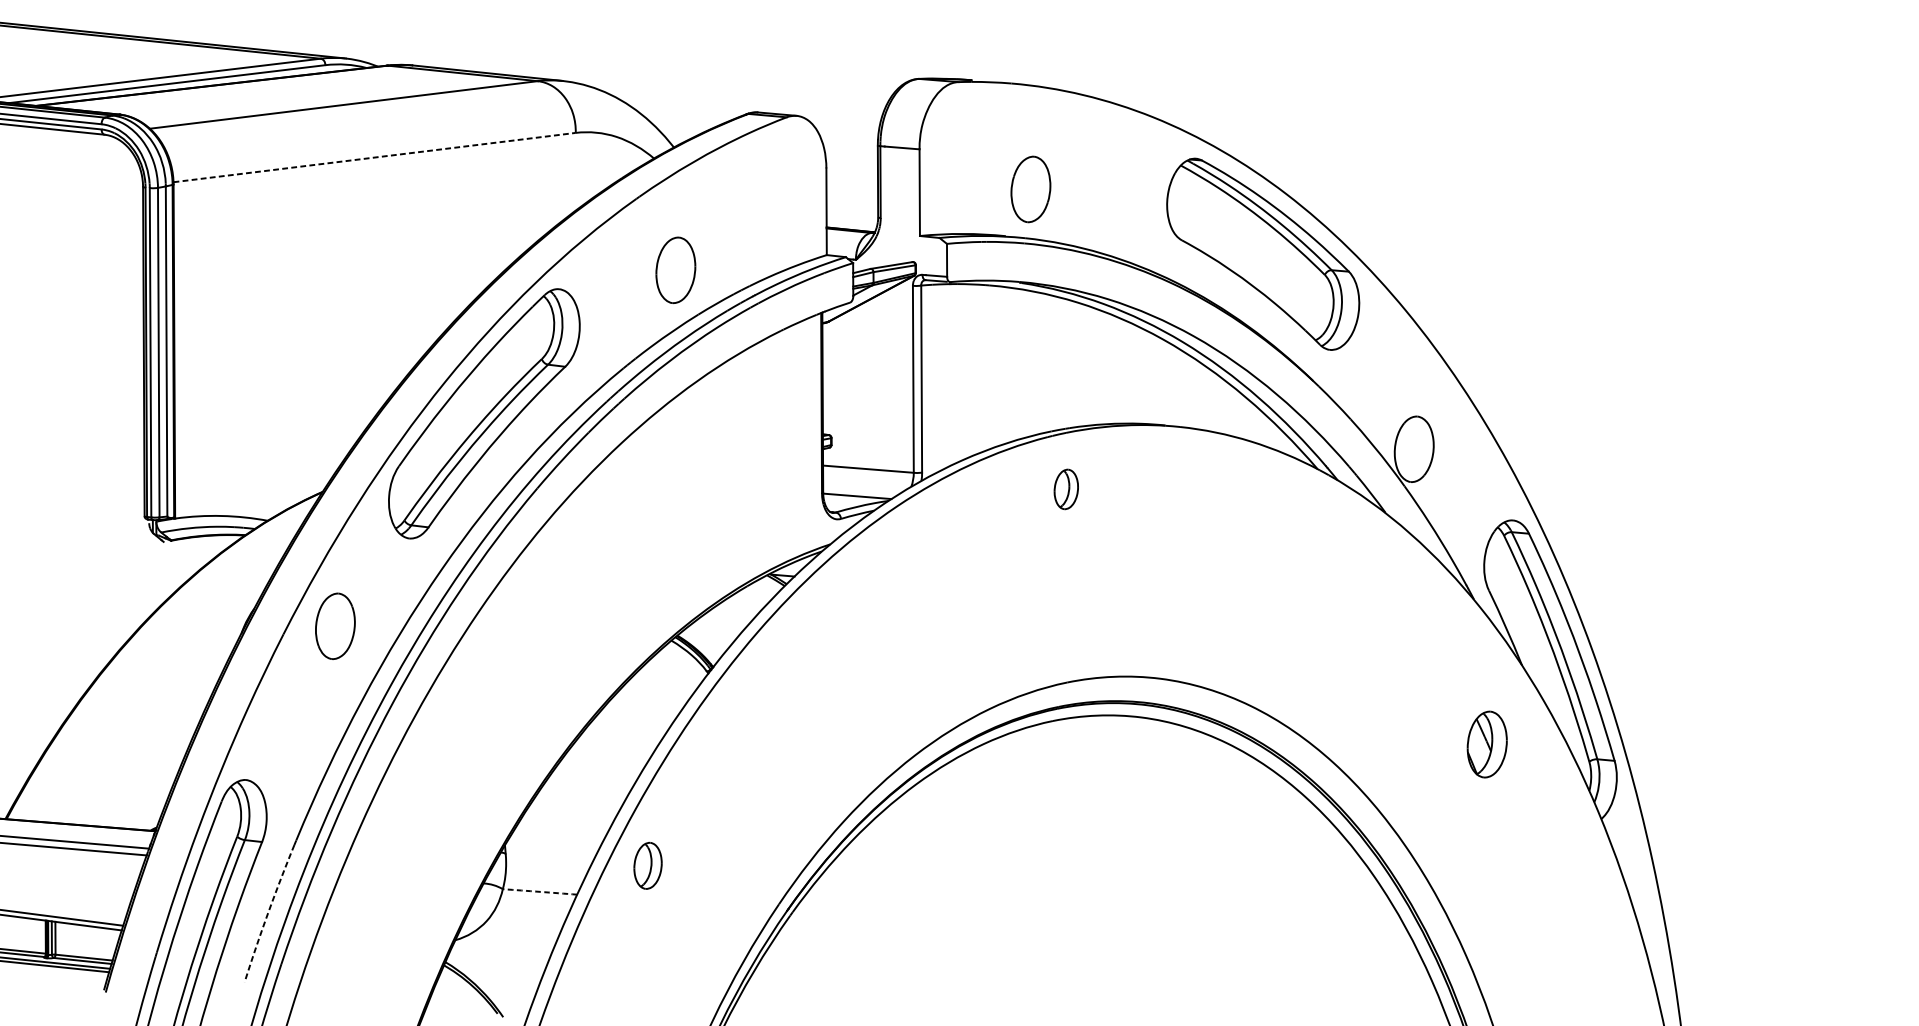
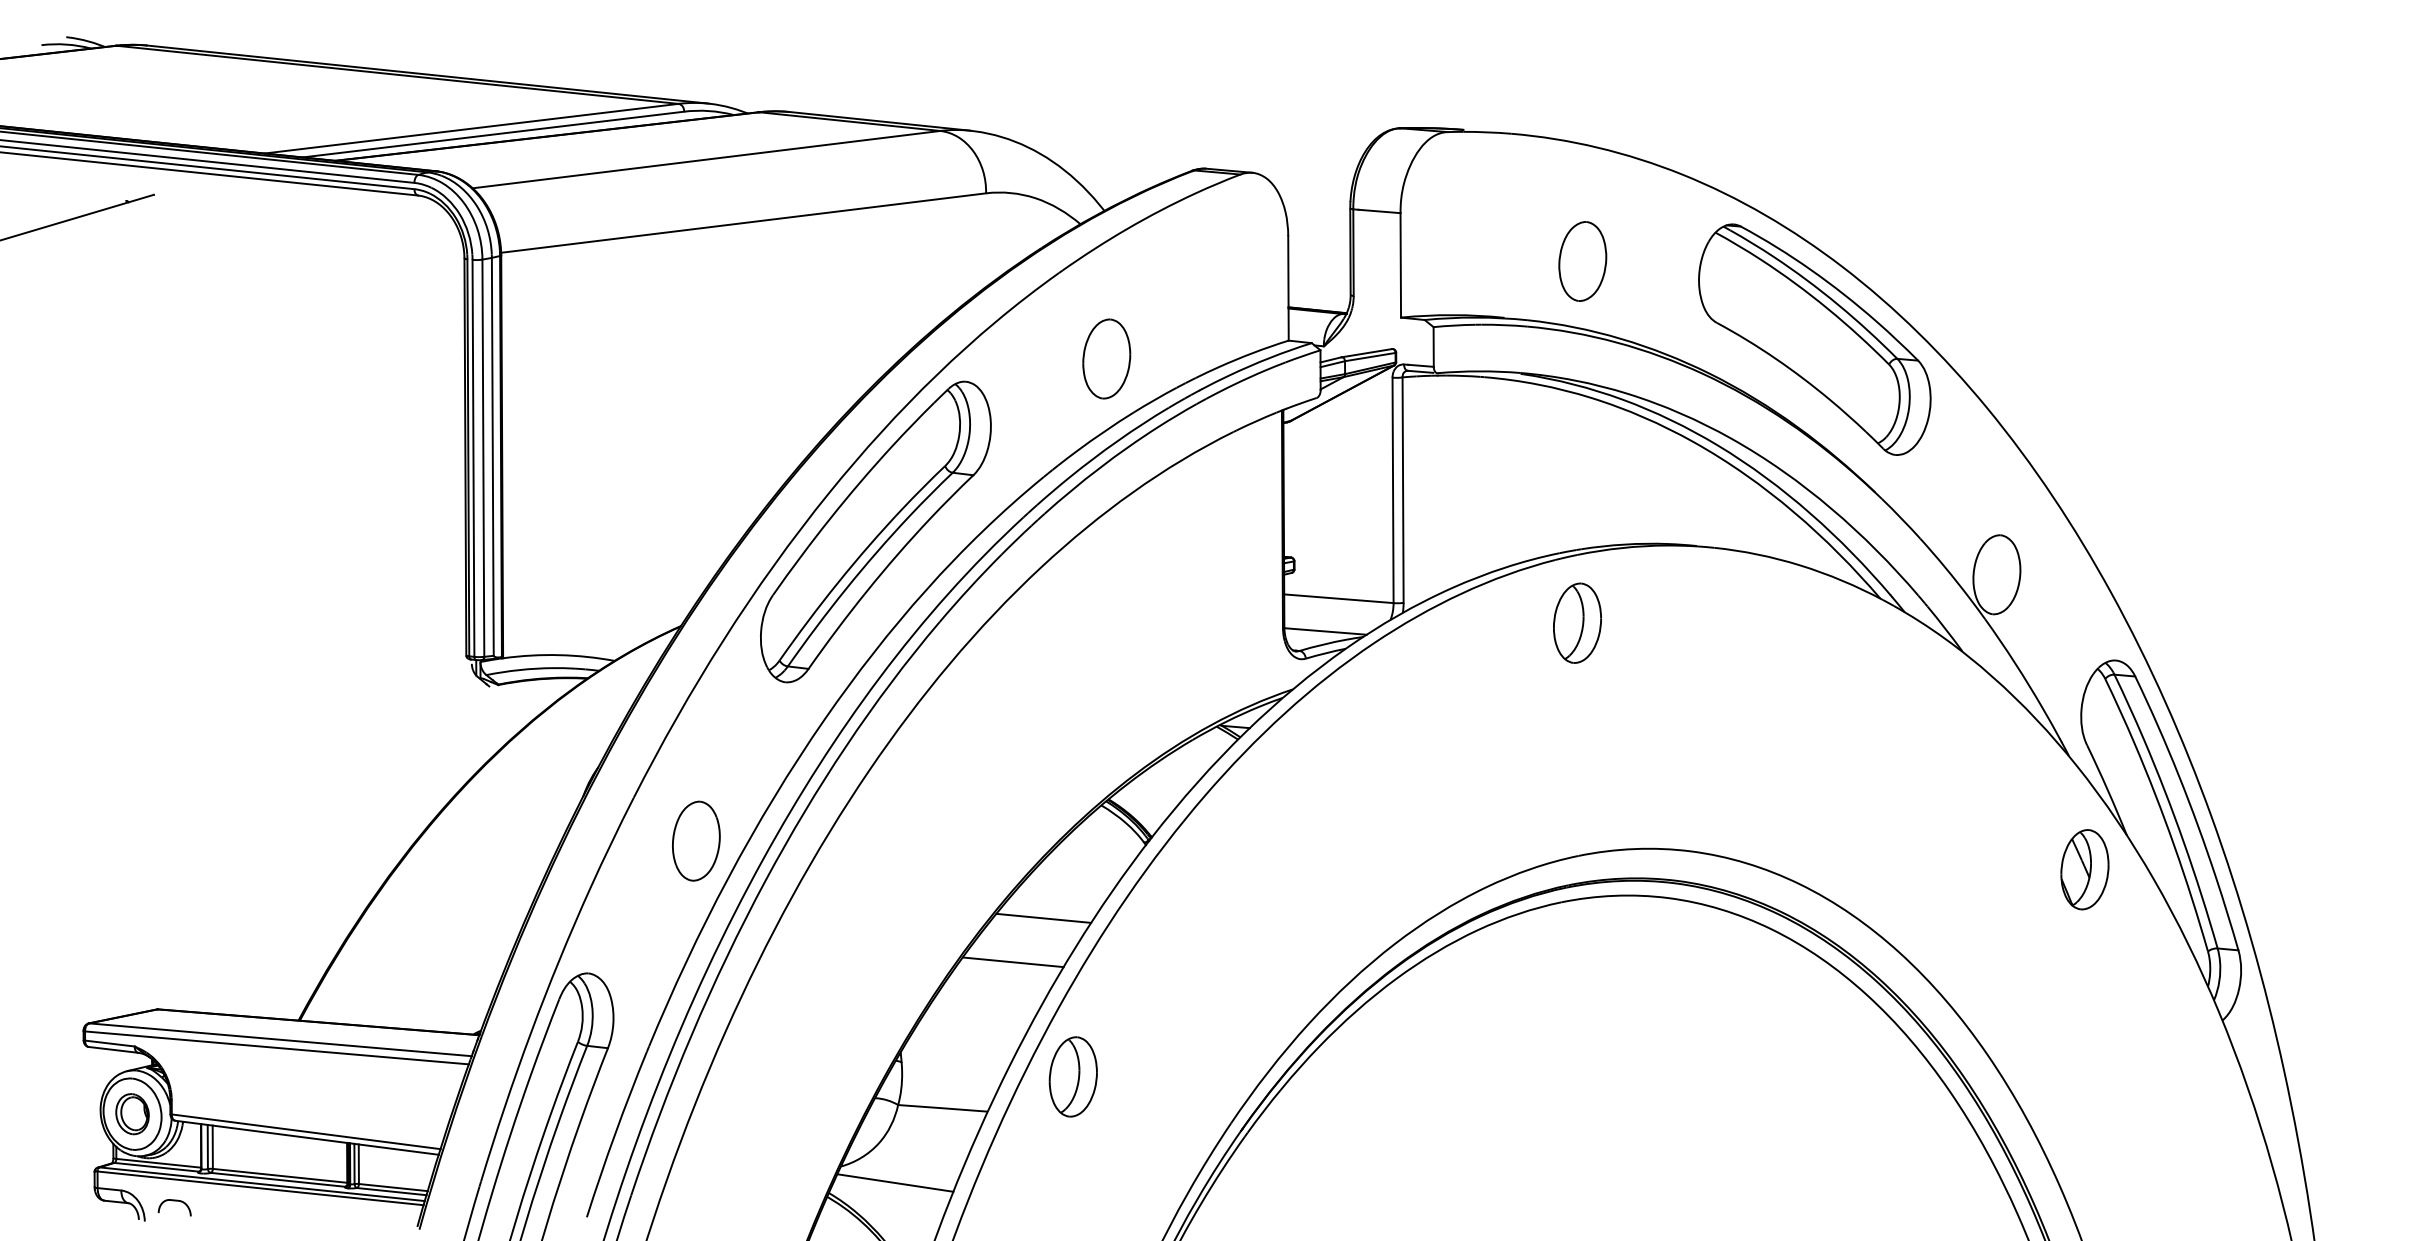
line: (375, 157) -> (744, 223), dashed -> solid
part: (1030, 189) -> (1582, 261), moved
part: (1066, 488) -> (1577, 622), size x1.67
part: (335, 625) -> (696, 840), moved
line: (623, 733) -> (1043, 917), added
part: (1486, 744) -> (2084, 869), moved
line: (597, 770) -> (1012, 962), added
part: (647, 865) -> (1072, 1076), size x1.43
arc: (540, 892) -> (943, 1108), dashed -> solid
arc: (268, 912) -> (615, 1133), dashed -> solid
line: (500, 953) -> (895, 1182), added

